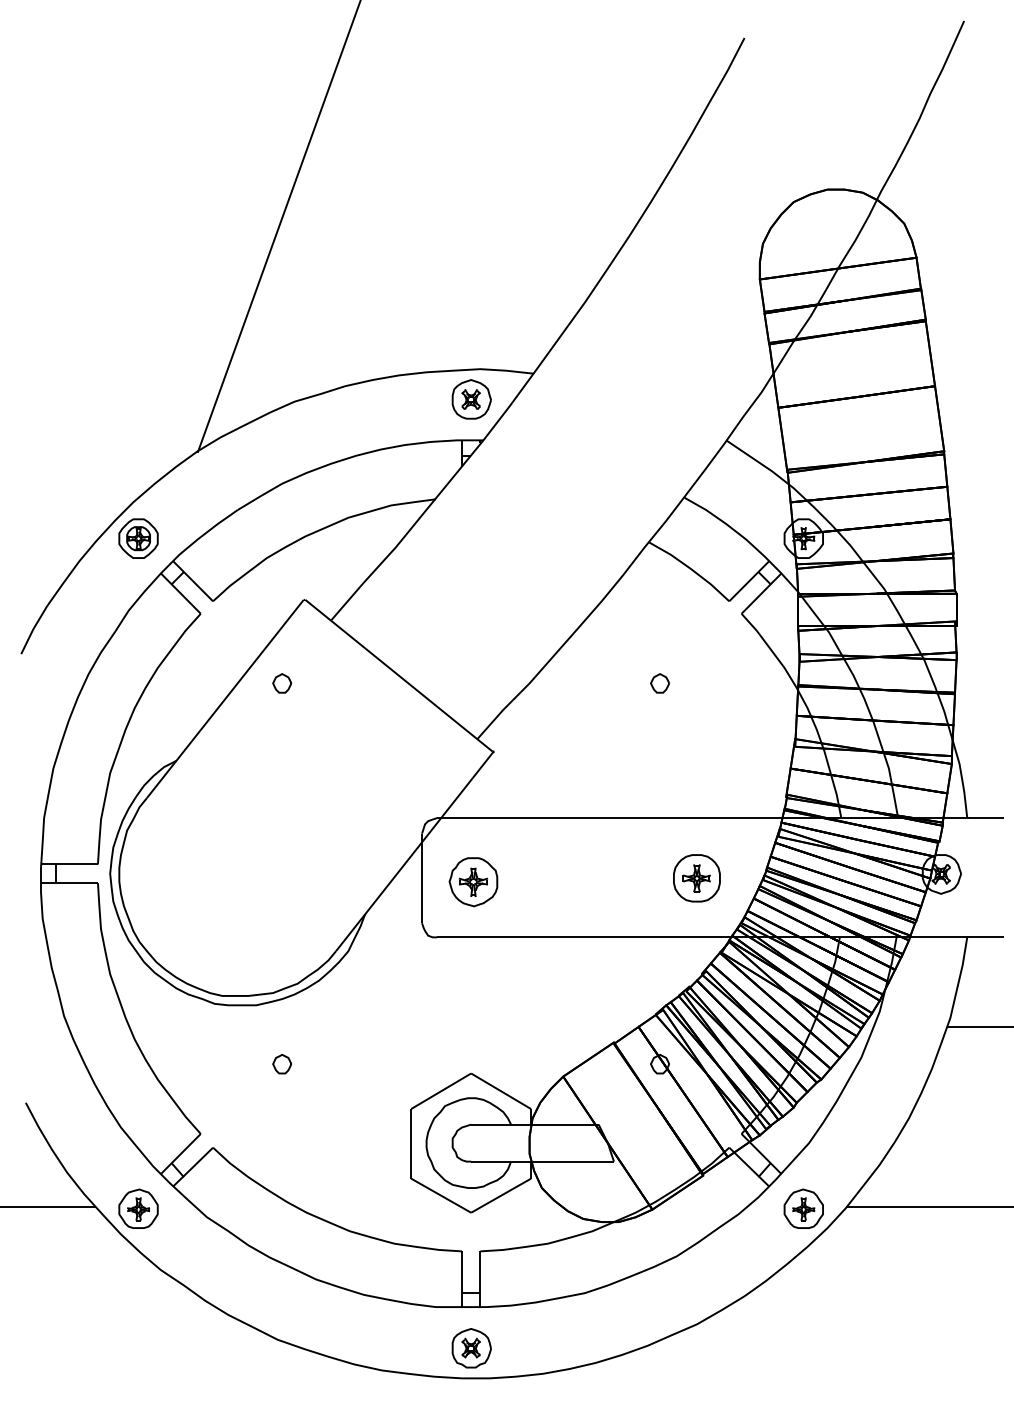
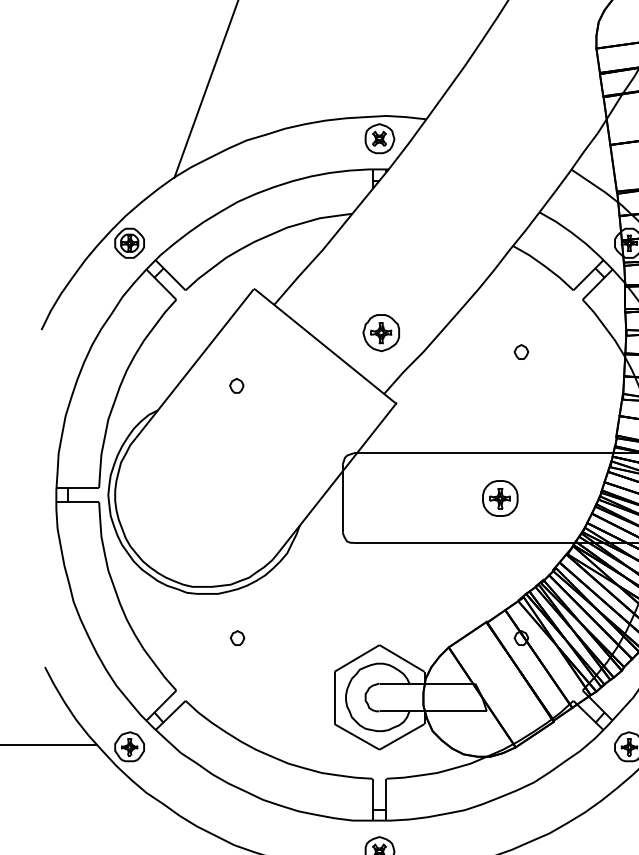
part: (281, 683) -> (236, 385), moved
part: (696, 878) -> (499, 498), moved
part: (473, 882) -> (381, 333), moved

